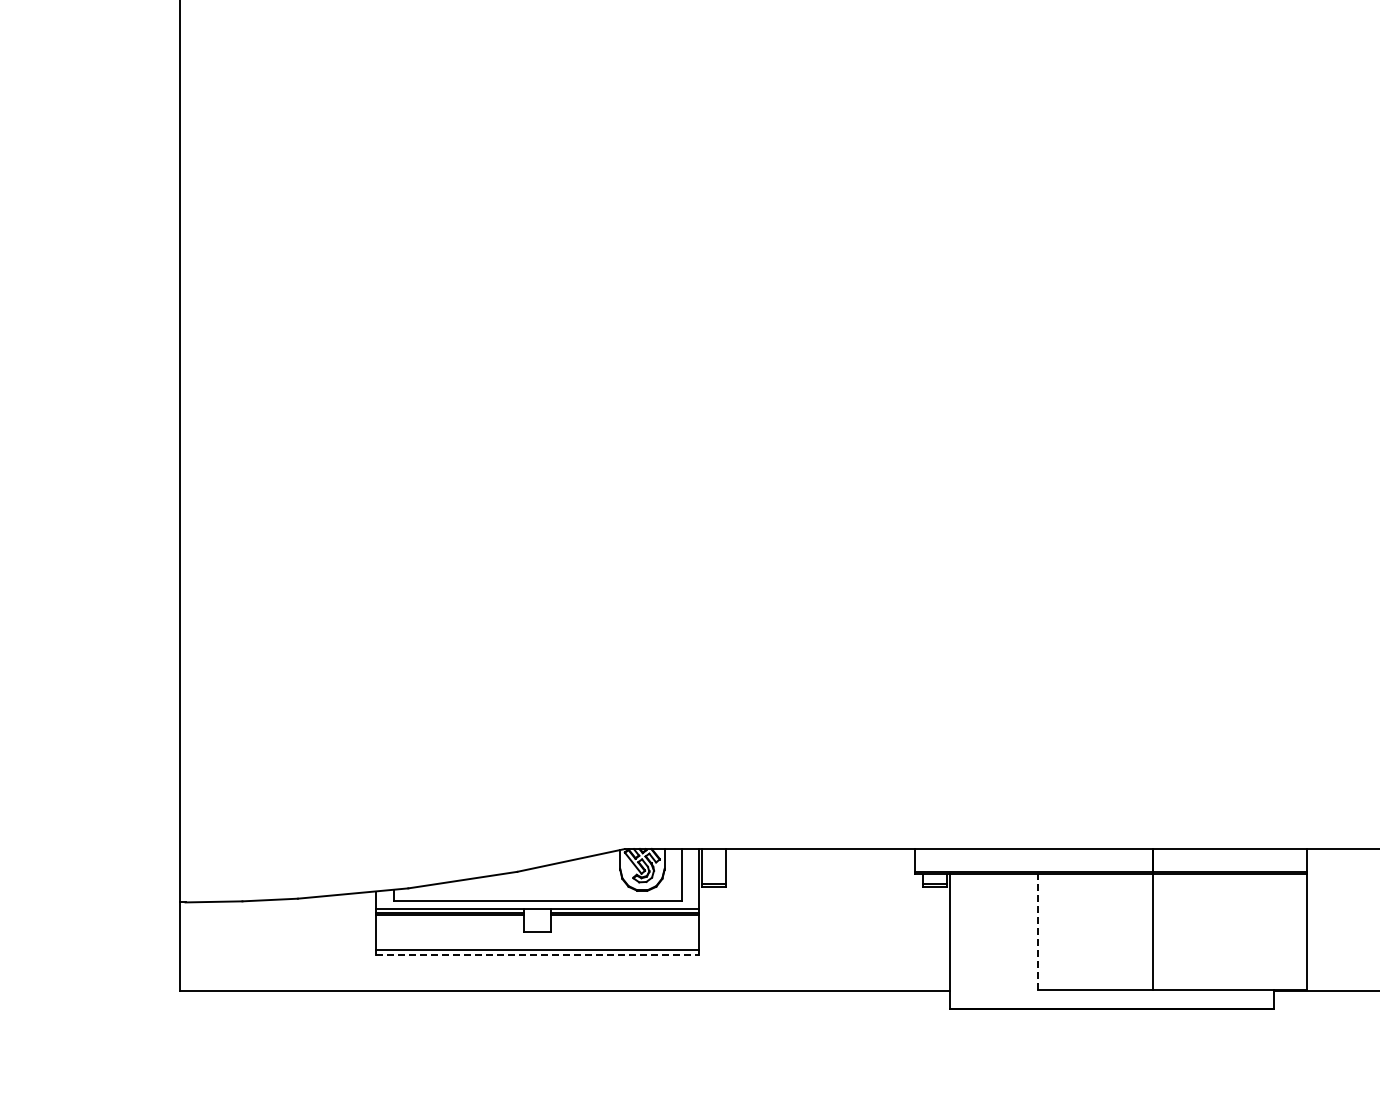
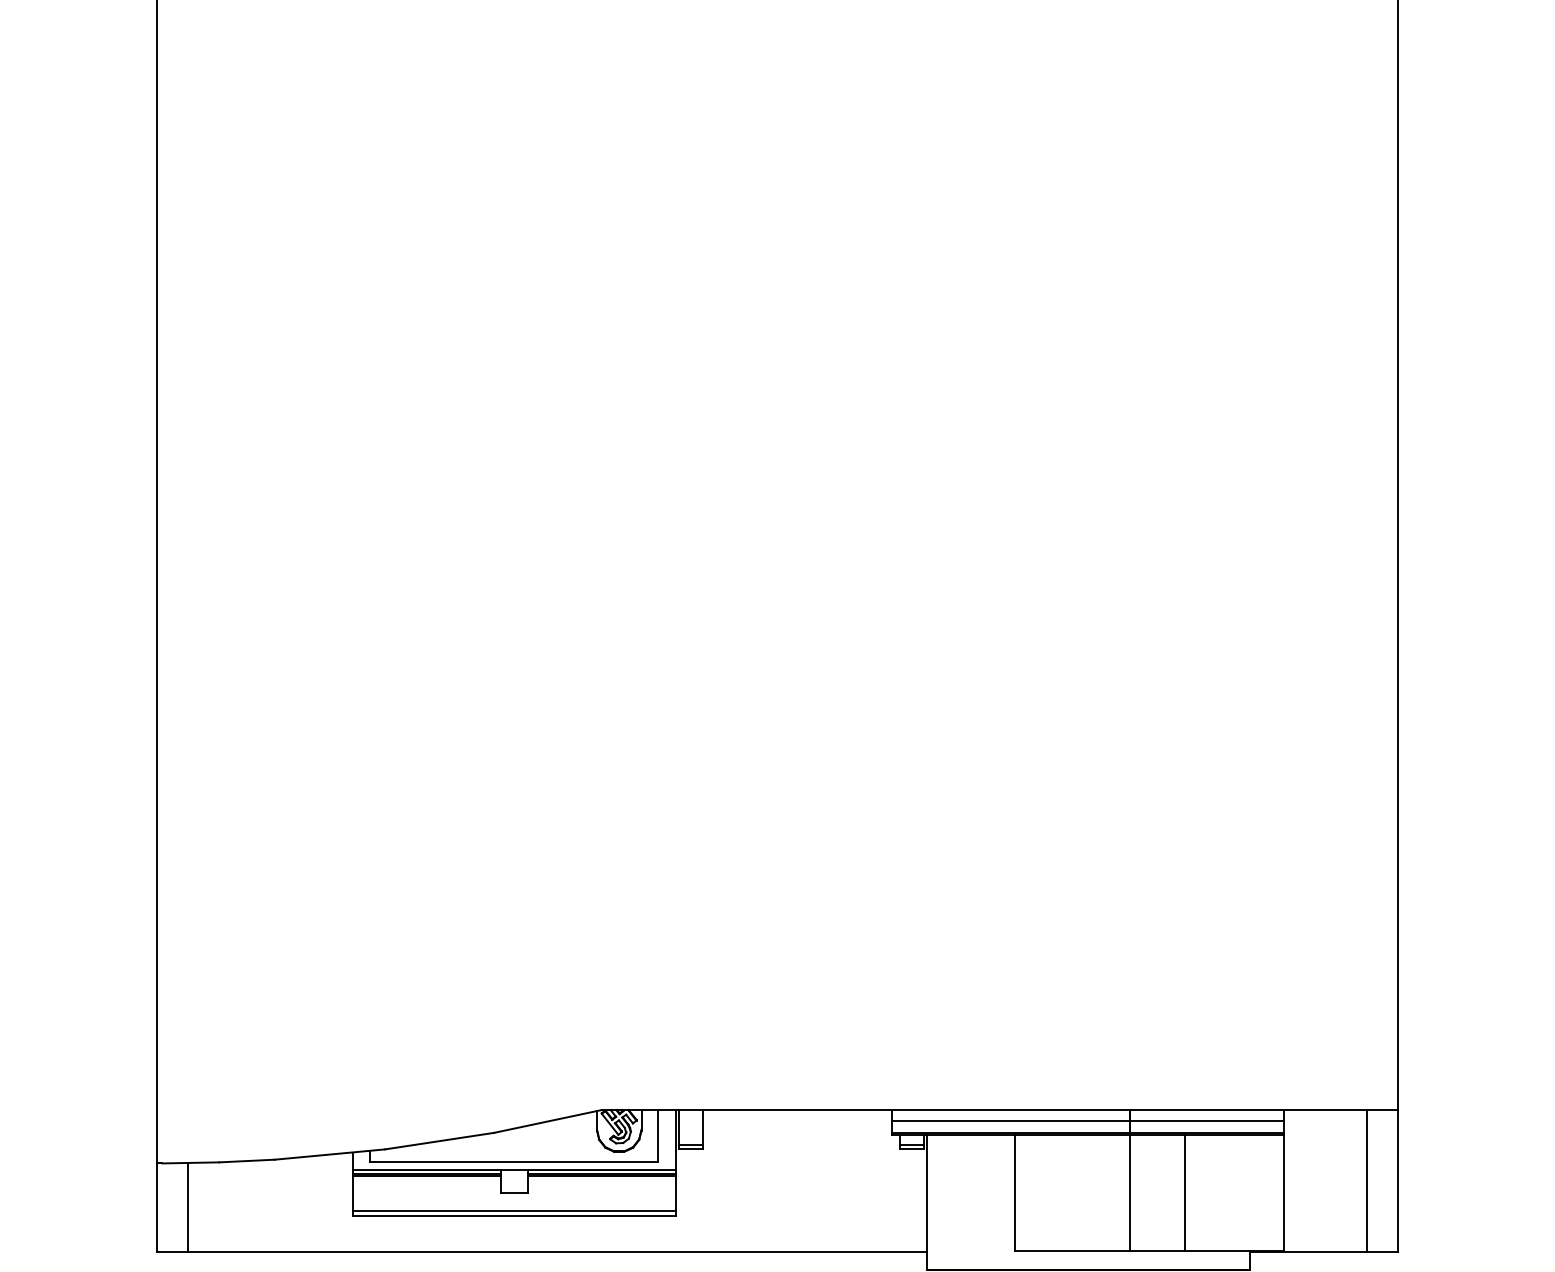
line: (1111, 860) -> (1088, 1121), added
line: (1037, 931) -> (1014, 1192), dashed -> solid
line: (1208, 931) -> (1185, 1192), added
line: (211, 946) -> (188, 1207), added
line: (537, 954) -> (514, 1215), dashed -> solid

